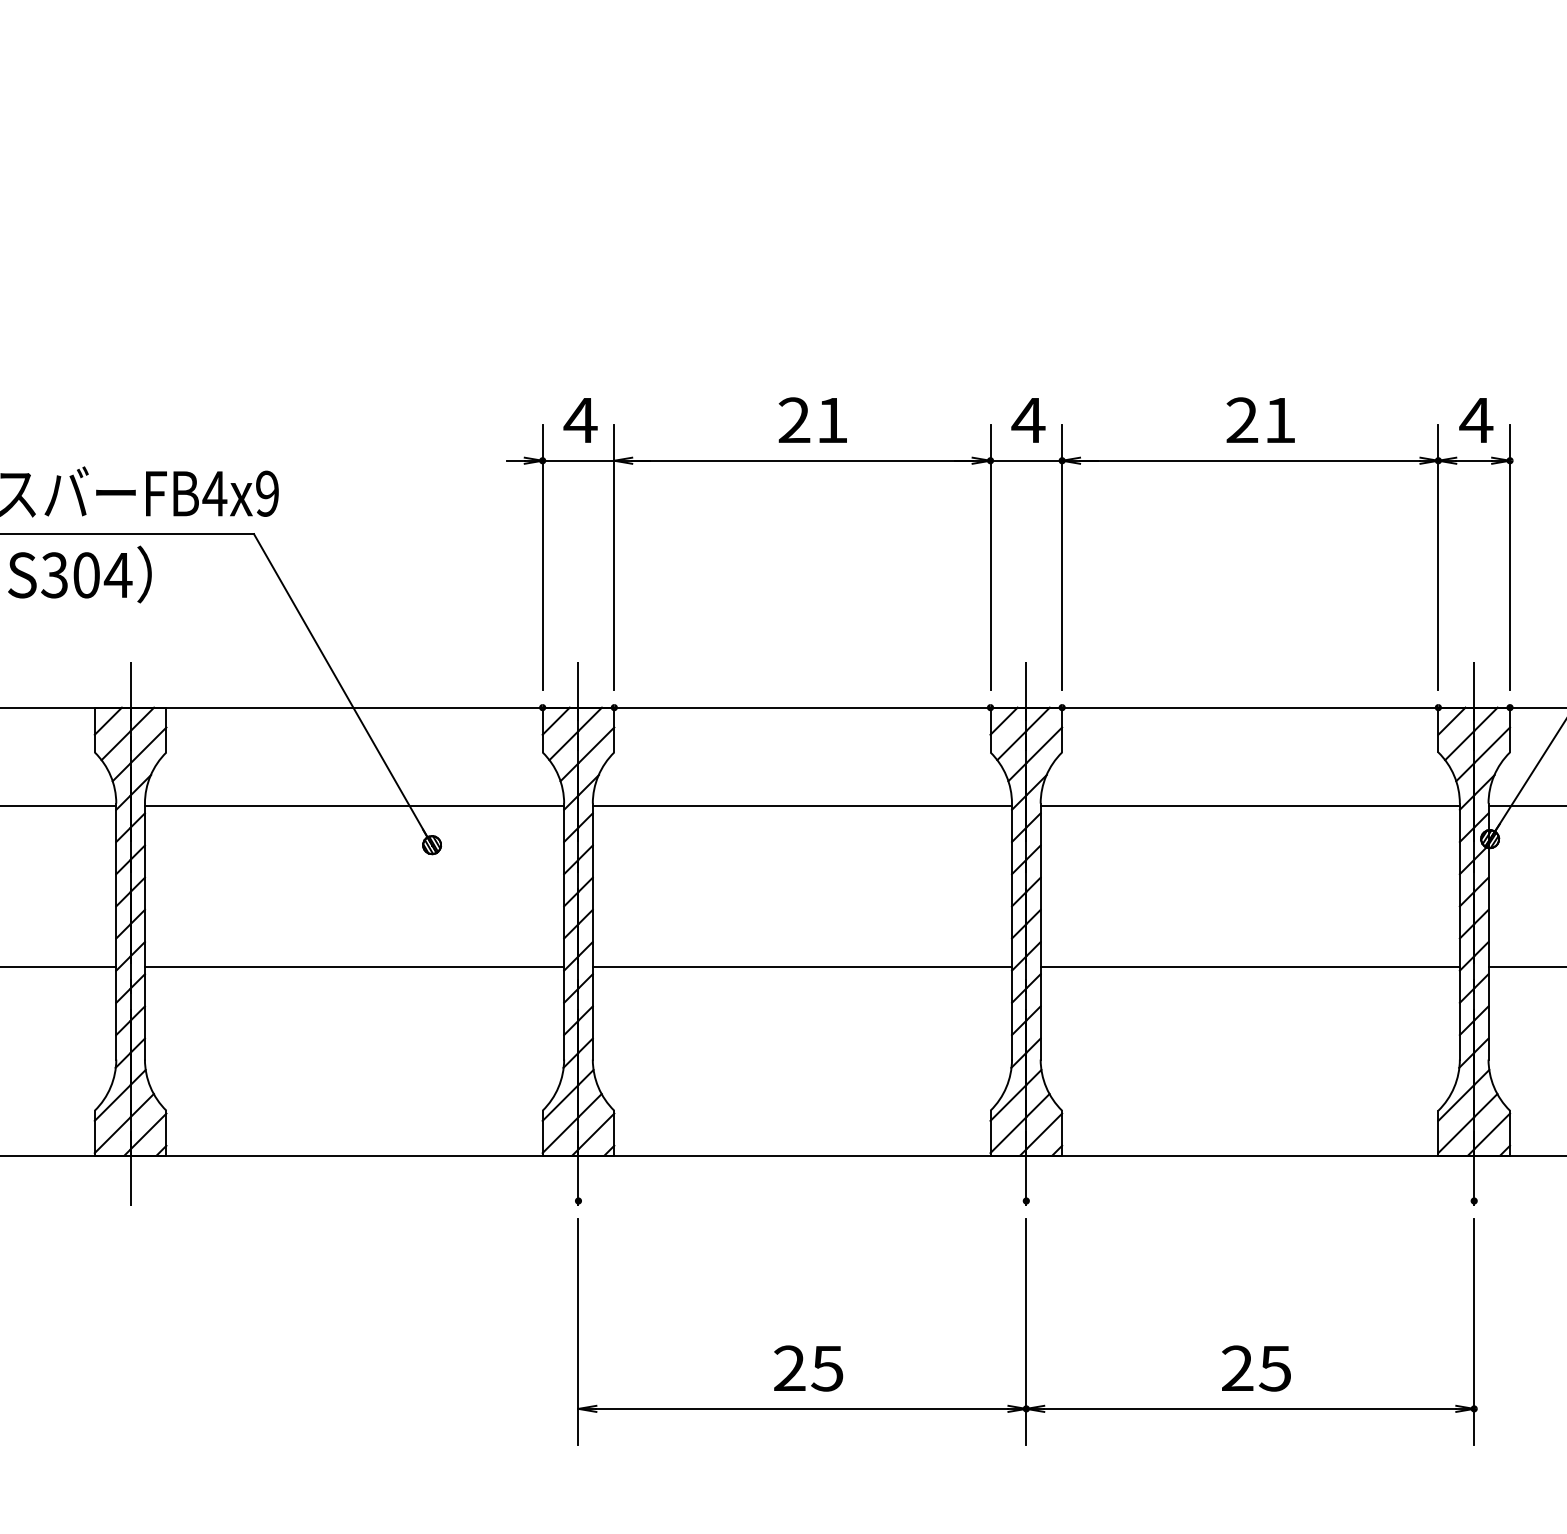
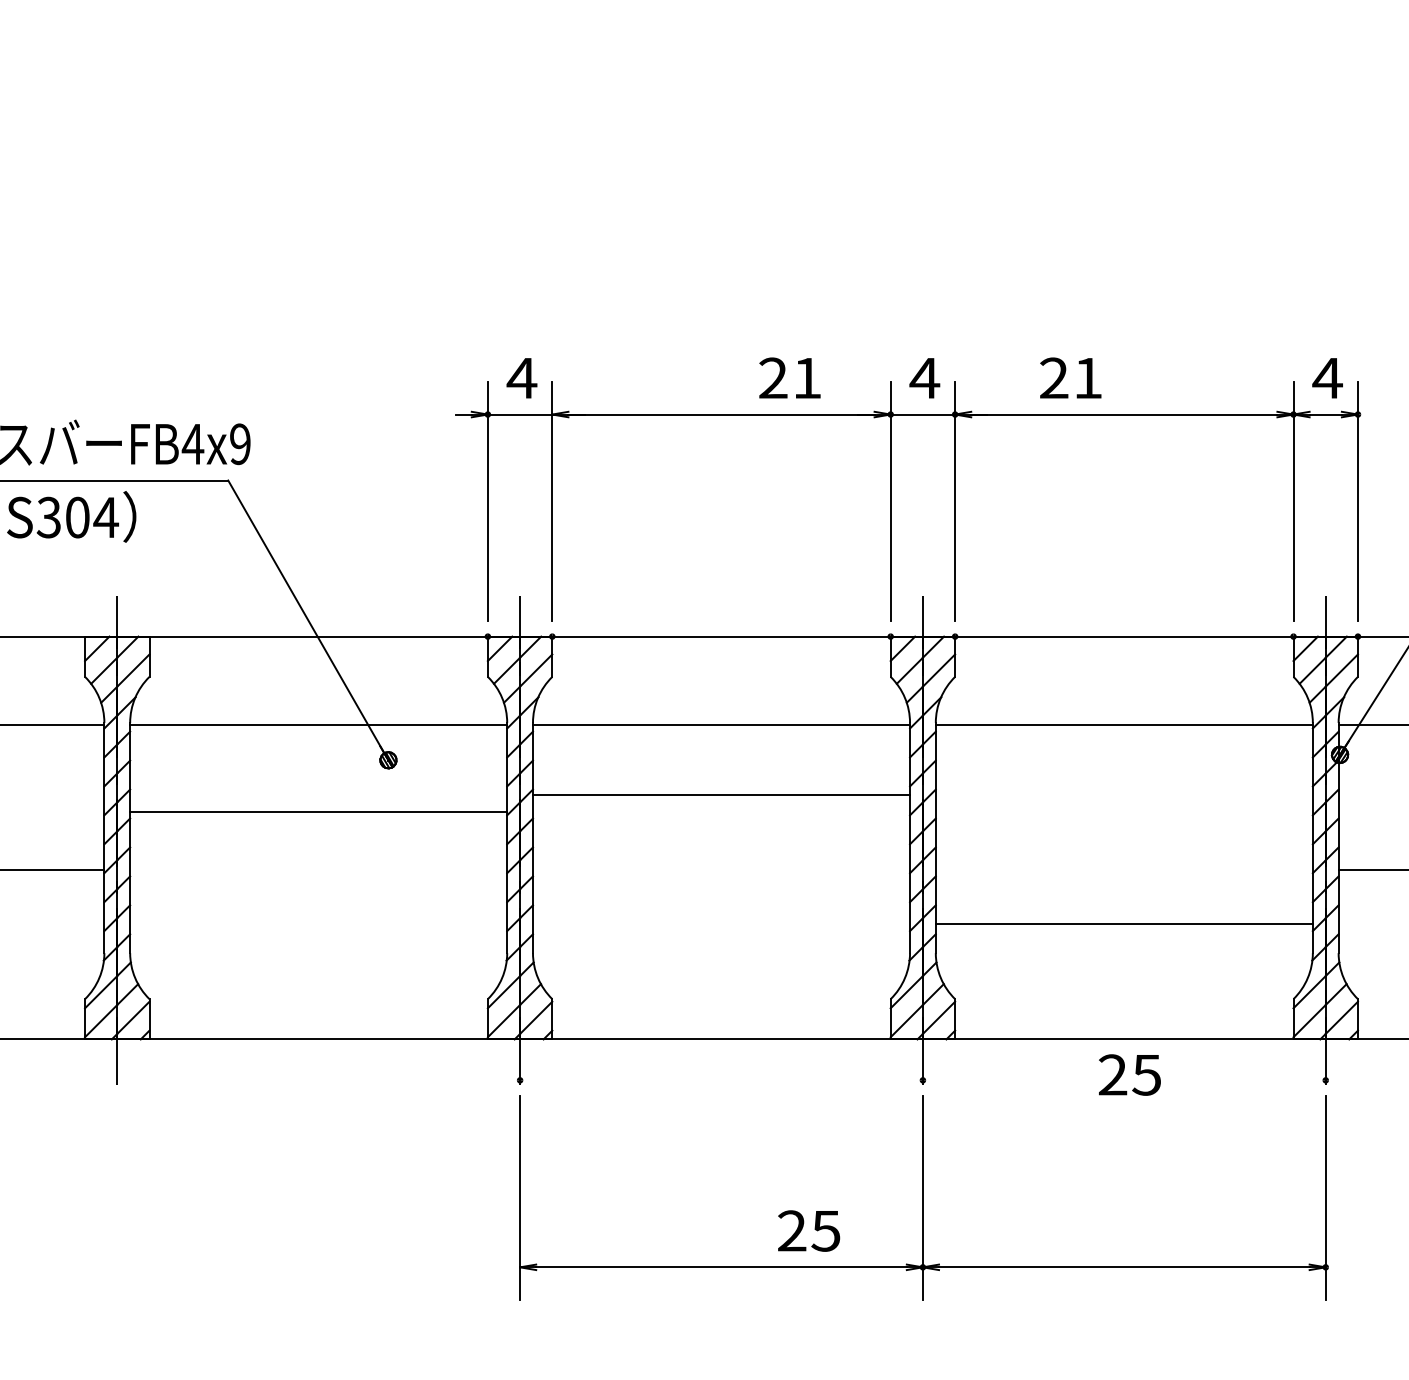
text: (812, 419) -> (789, 377), moved
text: (1260, 419) -> (1070, 377), moved
line: (354, 967) -> (318, 812), moved
line: (802, 967) -> (721, 795), moved
line: (1249, 967) -> (1123, 924), moved
text: (809, 1367) -> (809, 1230), moved
text: (1256, 1367) -> (1129, 1074), moved

